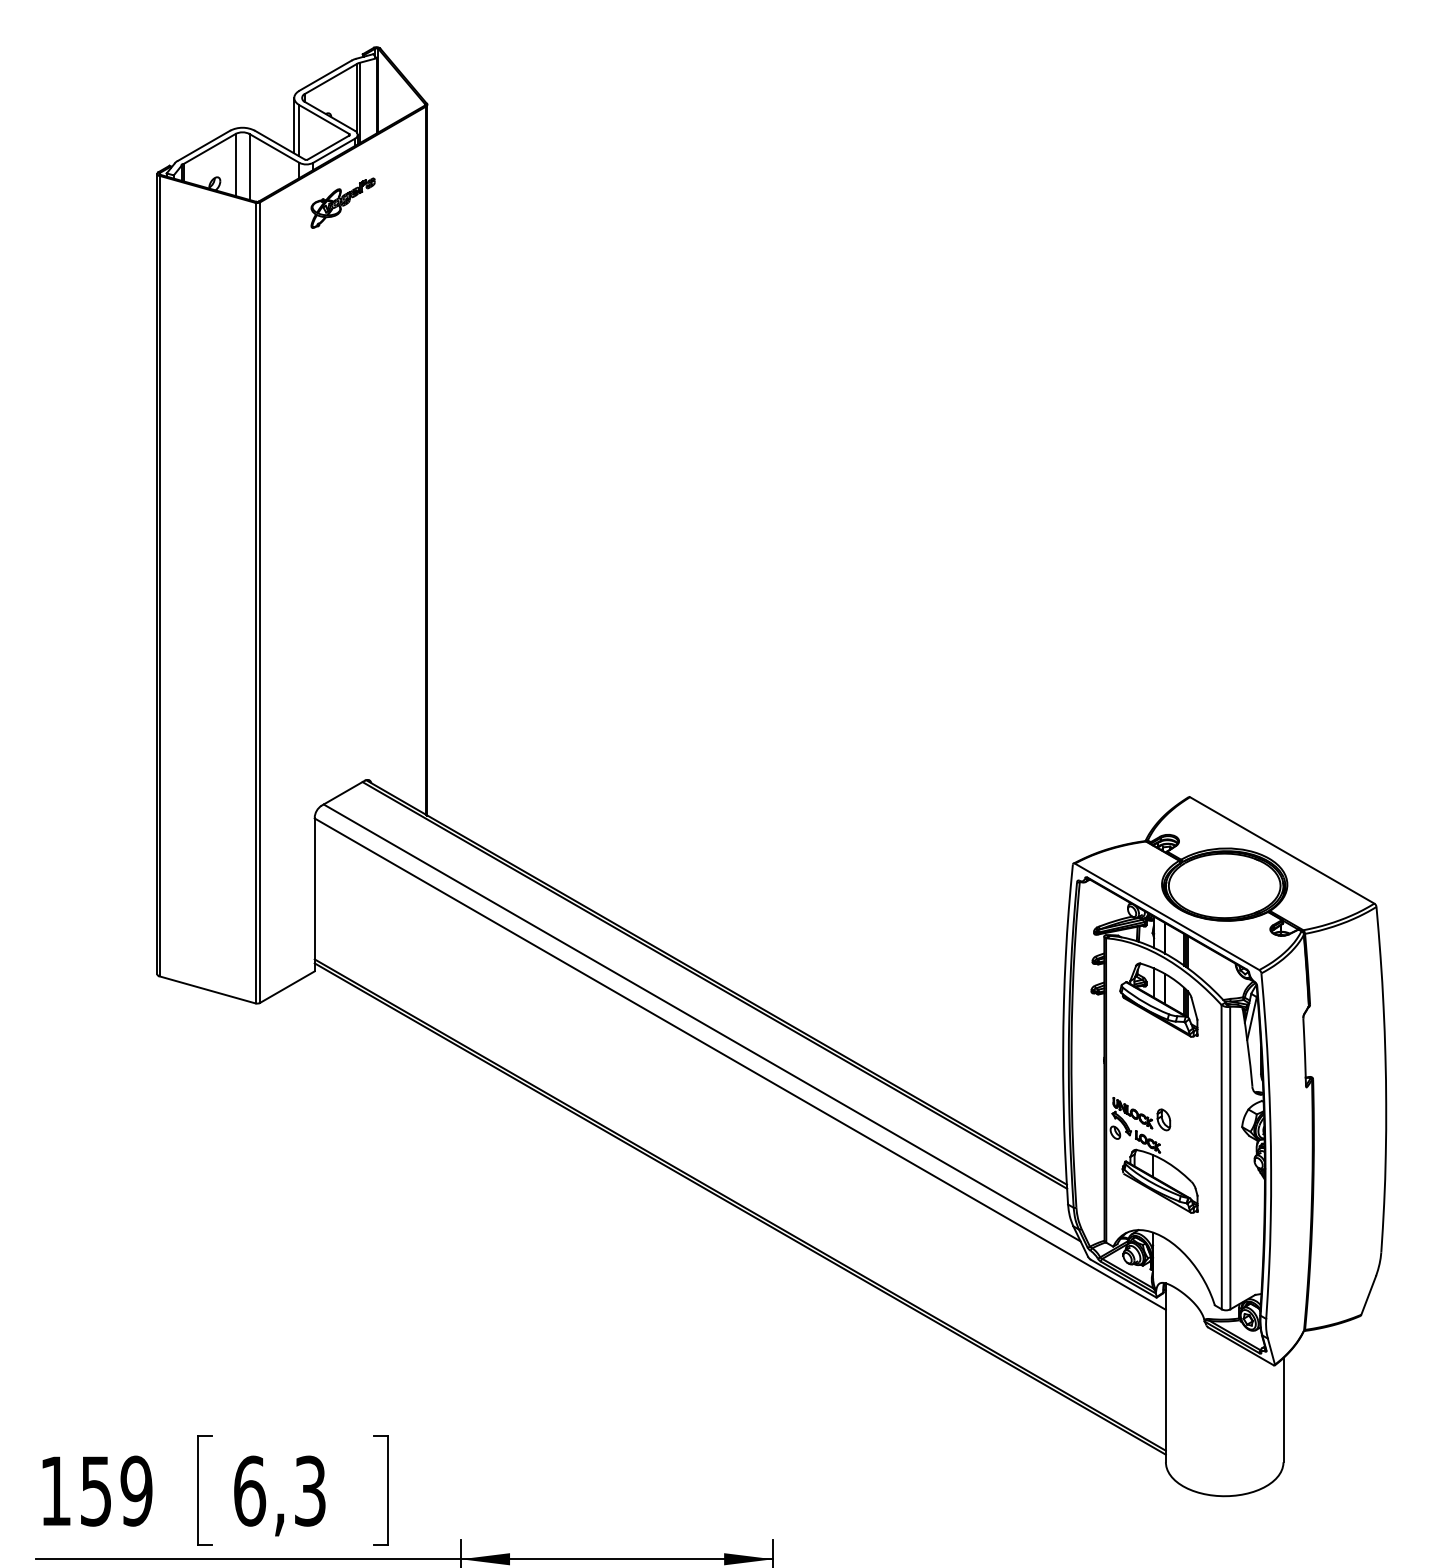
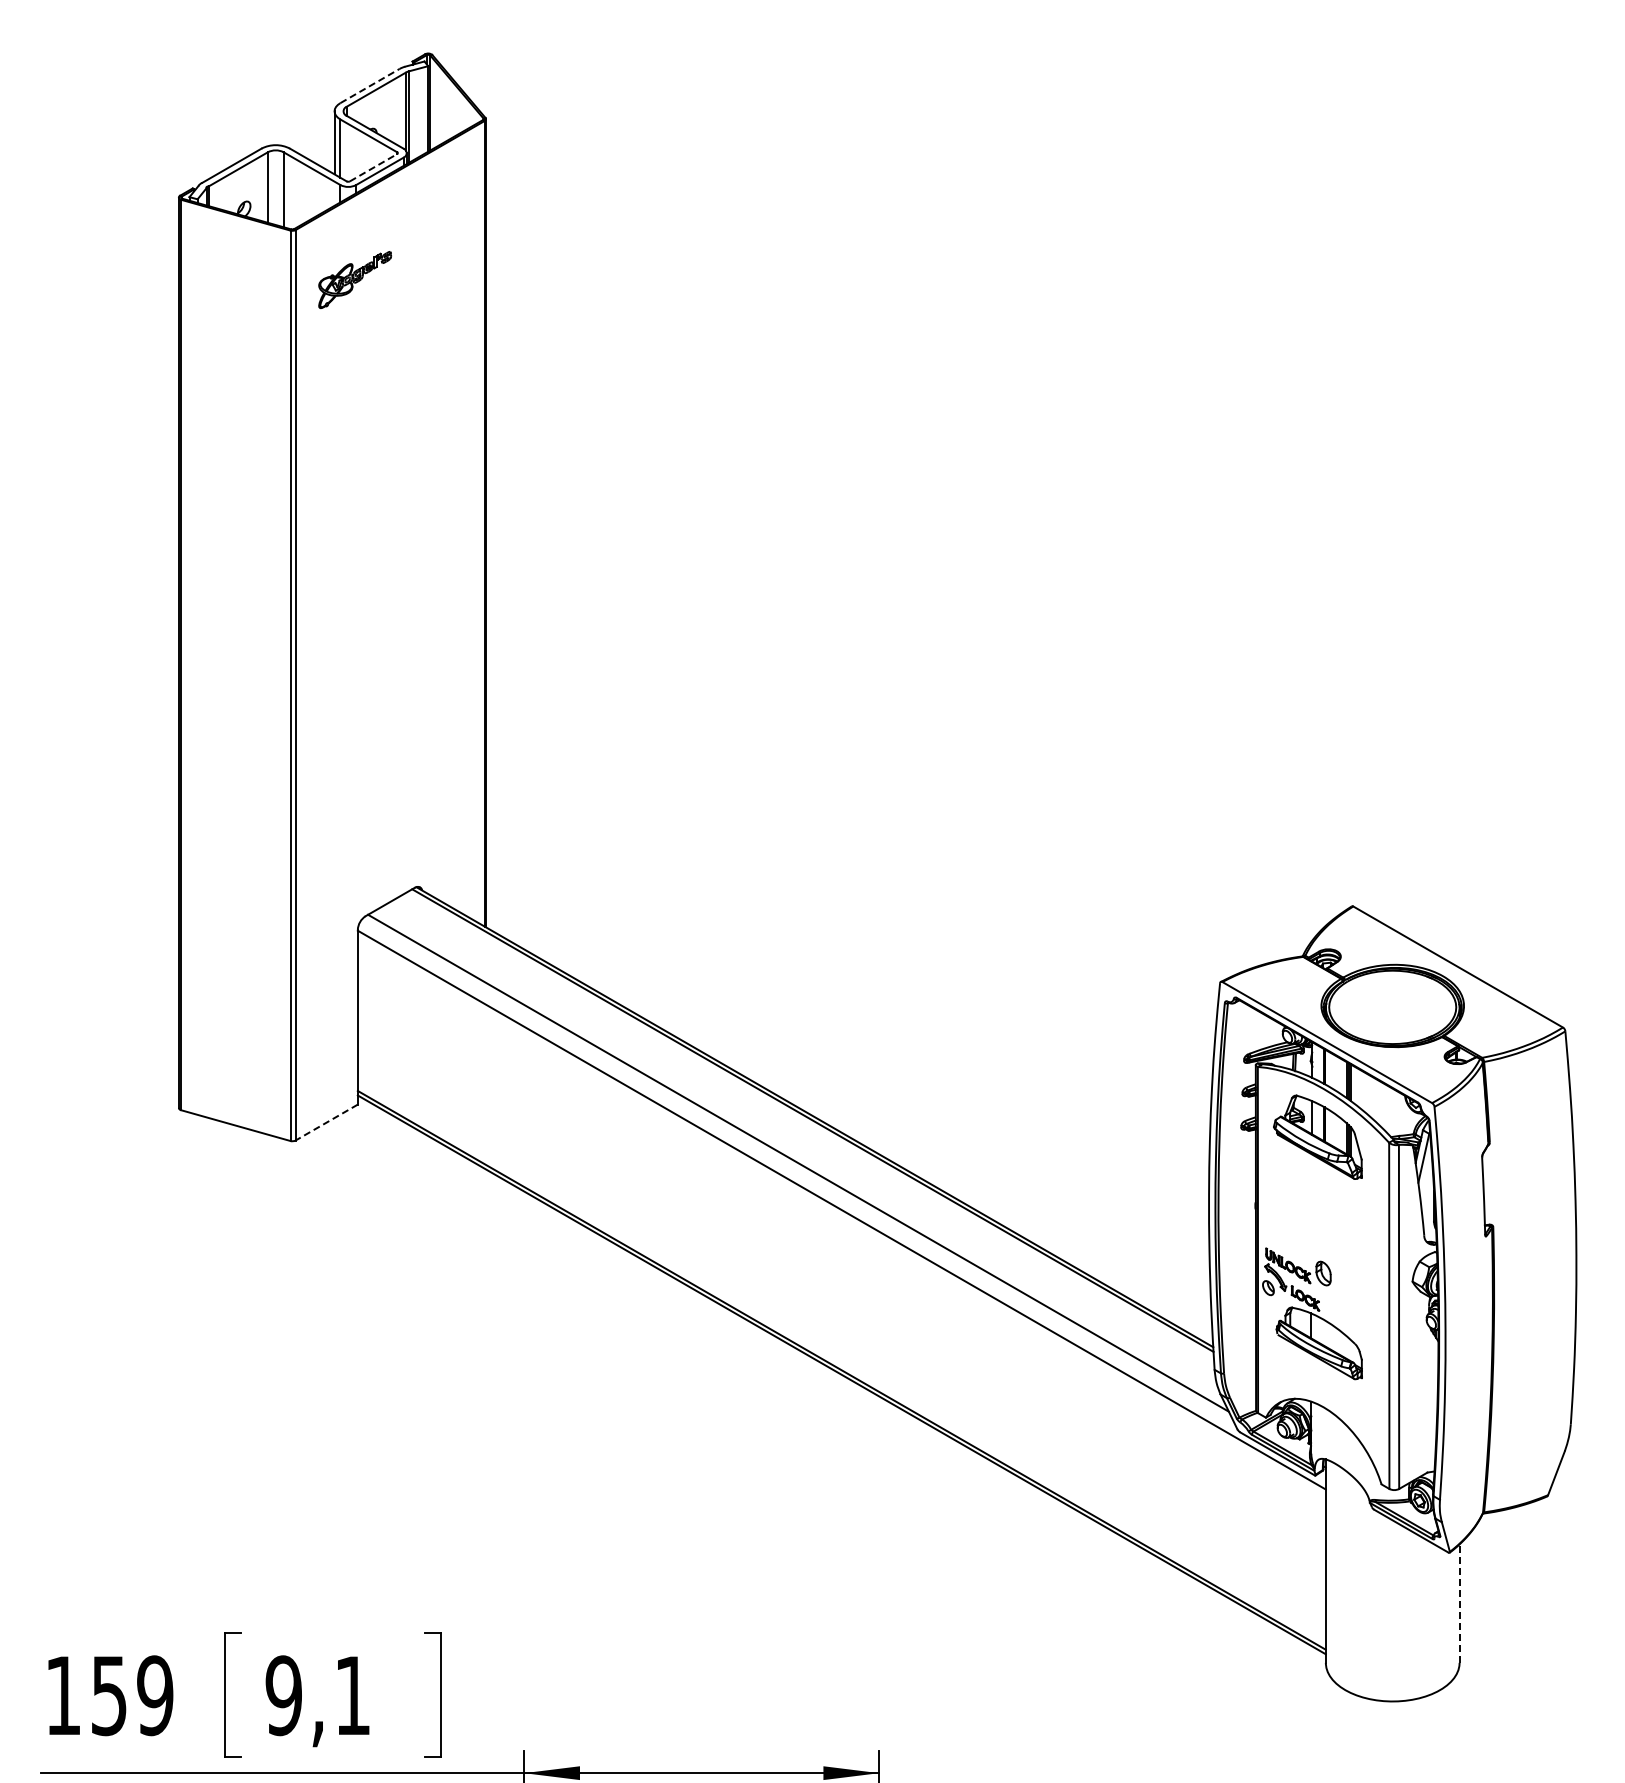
line: (325, 75) -> (370, 85), solid -> dashed
line: (328, 147) -> (373, 167), solid -> dashed
part: (342, 202) -> (354, 279), moved
line: (287, 987) -> (326, 1122), solid -> dashed
line: (1283, 1410) -> (1459, 1603), solid -> dashed
text: (279, 1490) -> (317, 1695), 6,3 -> 9,1

